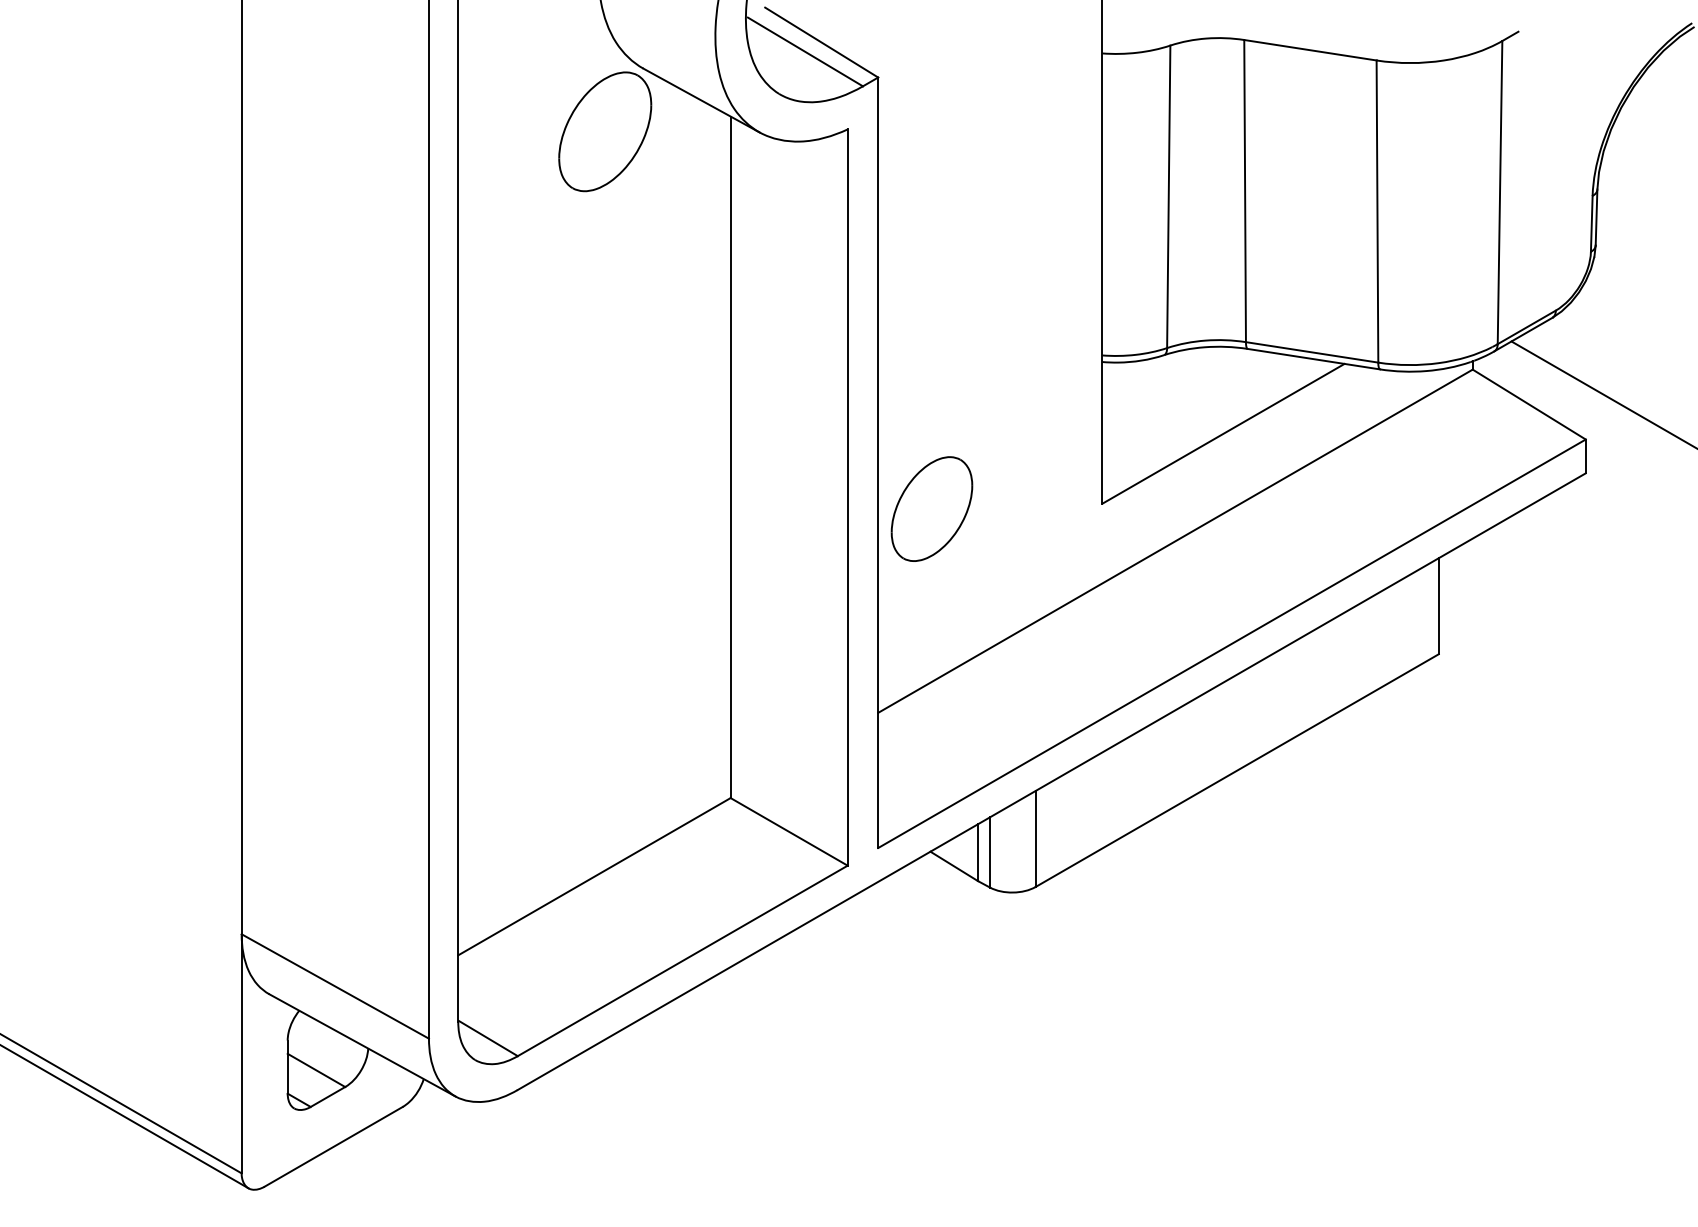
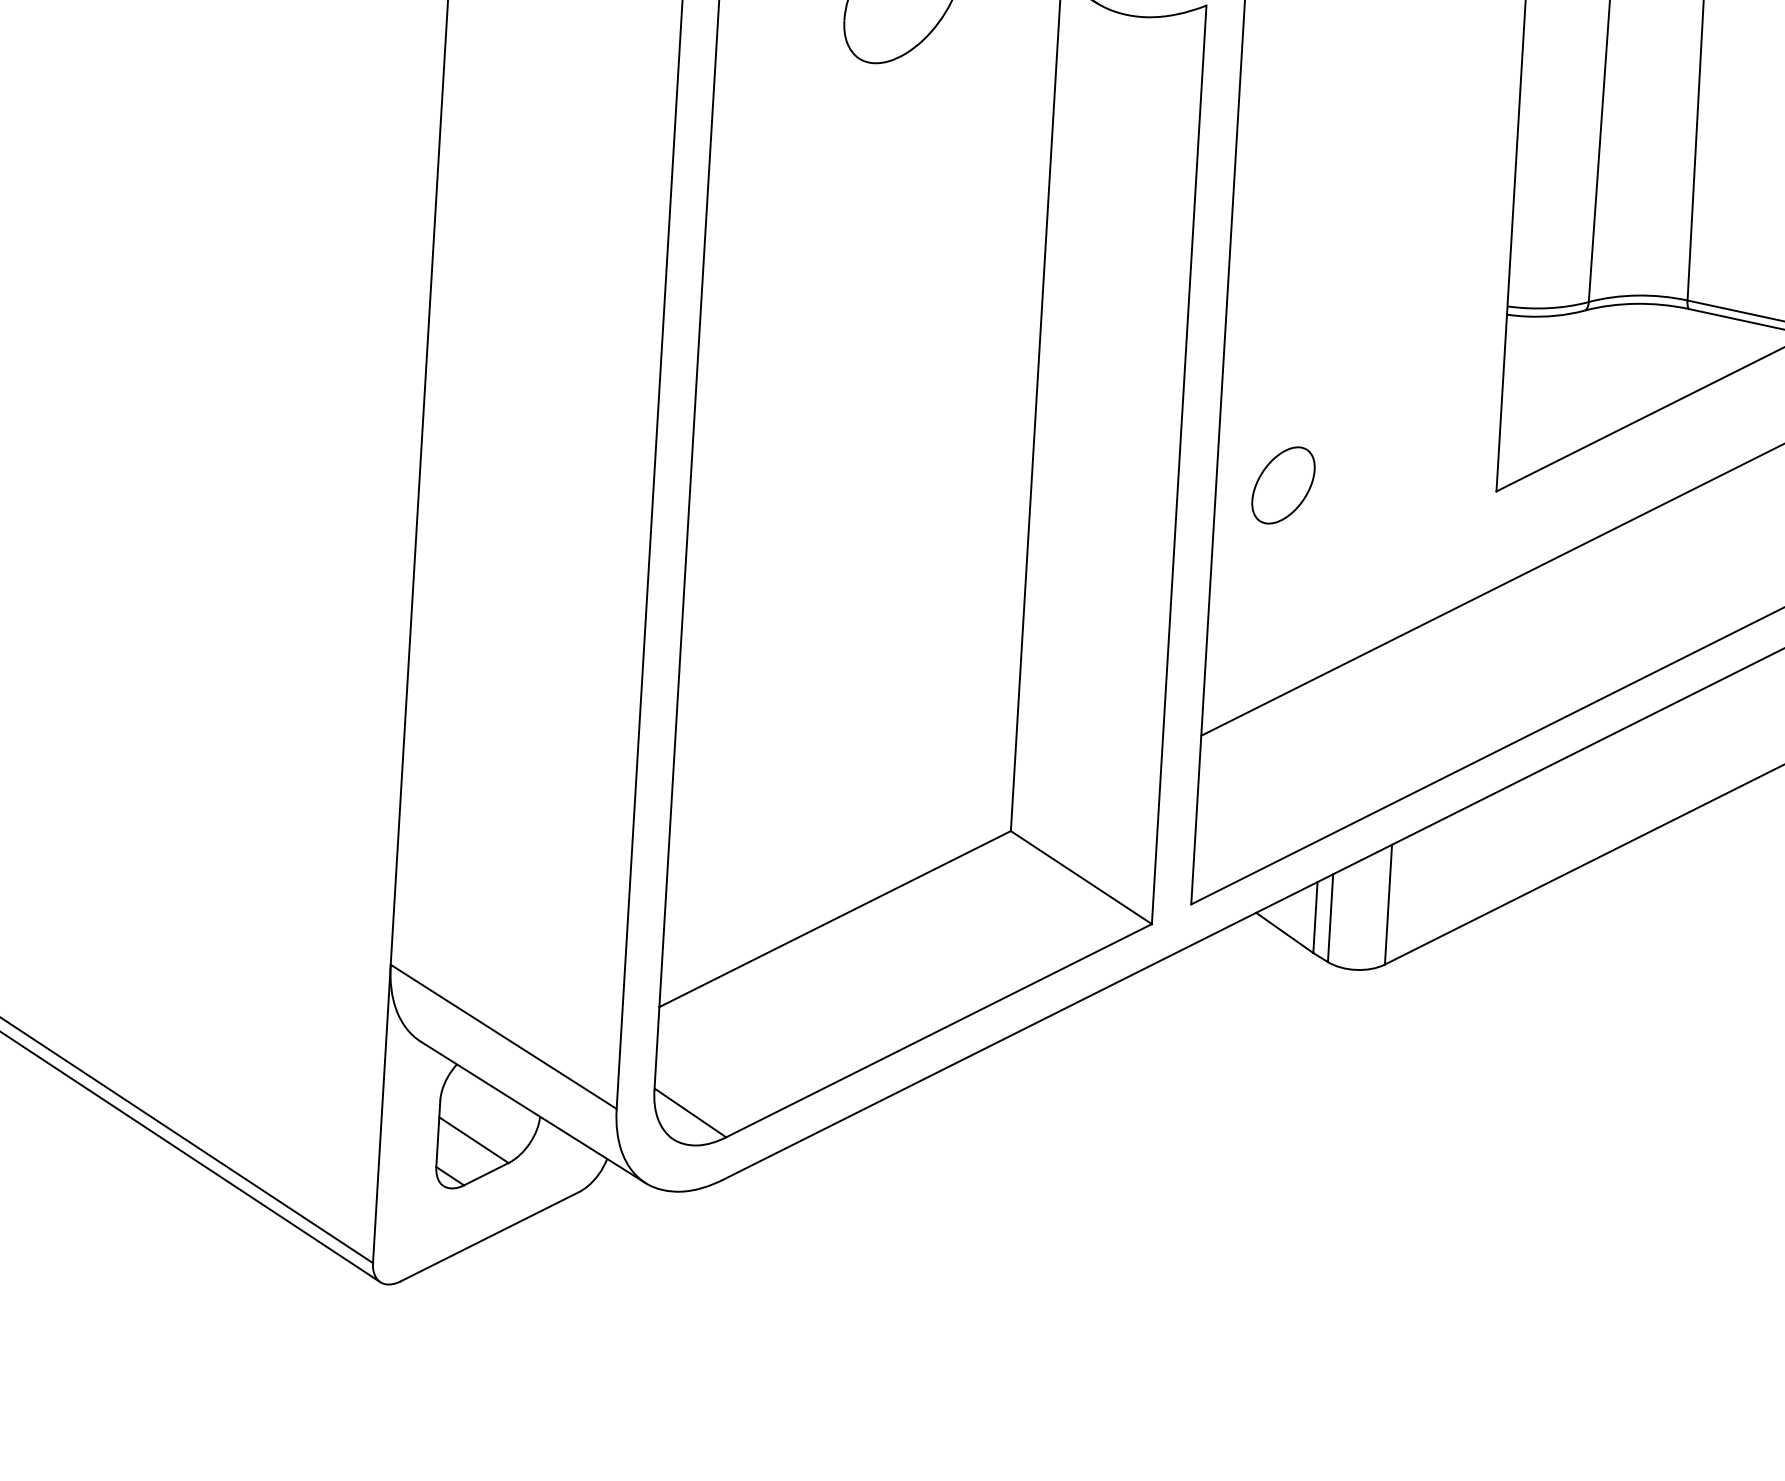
part: (931, 508) -> (1282, 484), size x0.6

